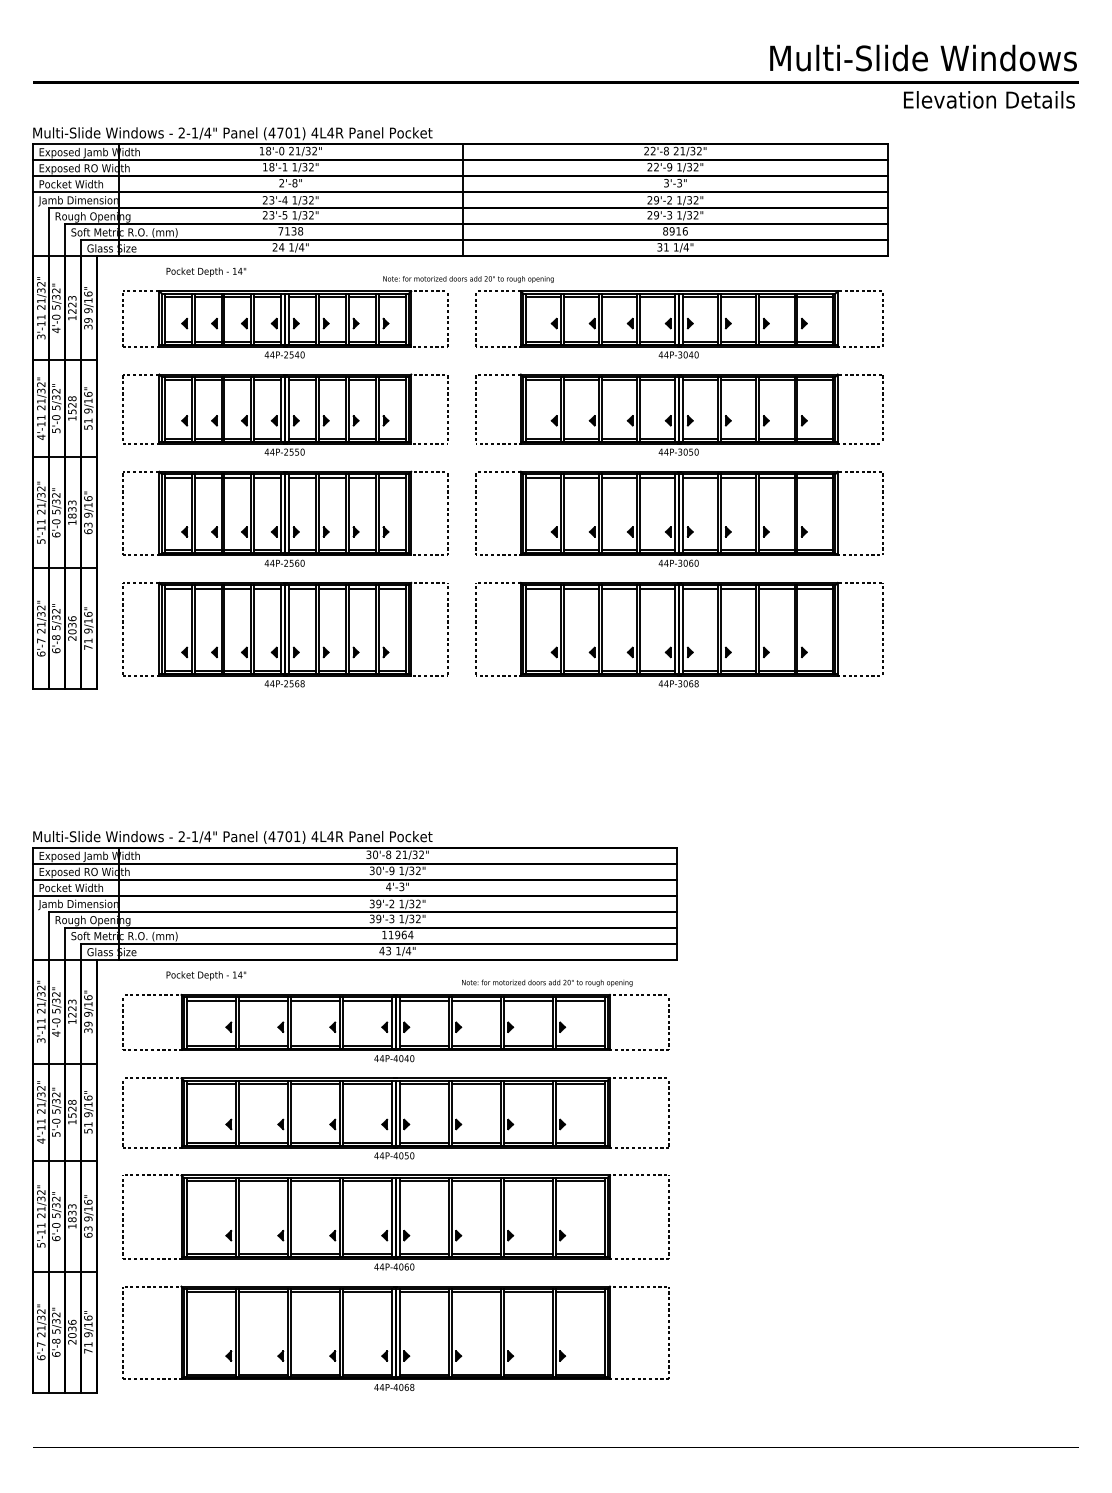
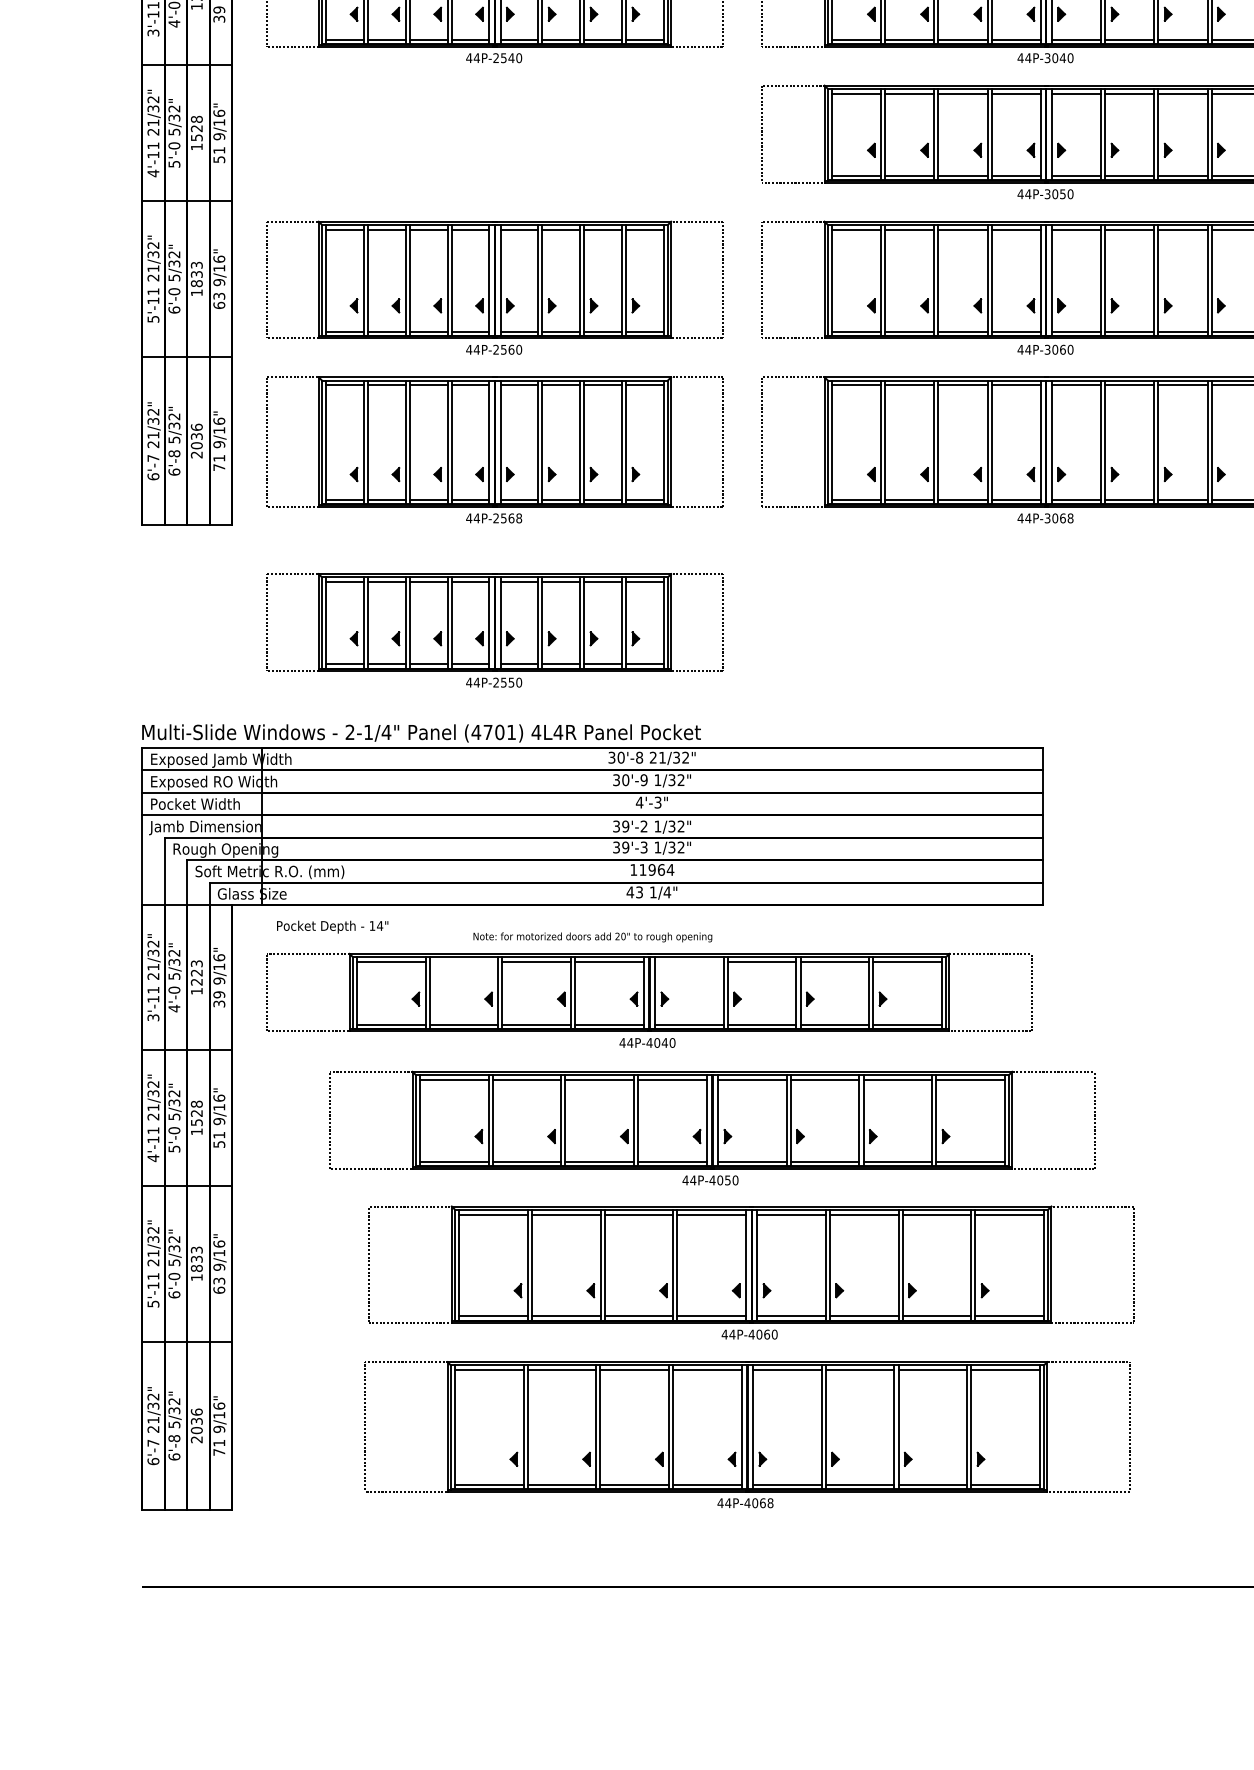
part: (285, 414) -> (495, 629), moved
text: (206, 975) -> (332, 926), moved
text: (547, 982) -> (593, 936), moved
line: (262, 1000) -> (463, 961), removed
line: (423, 1000) -> (688, 961), removed
part: (395, 1118) -> (712, 1128), moved
part: (395, 1222) -> (751, 1272), moved
part: (395, 1337) -> (747, 1433), moved

